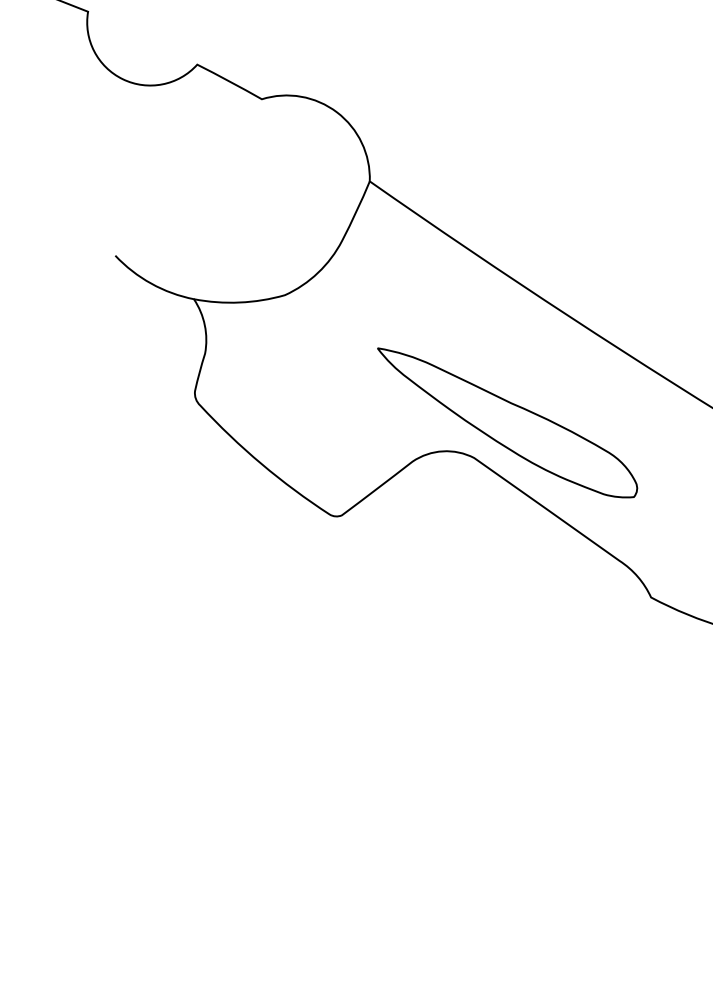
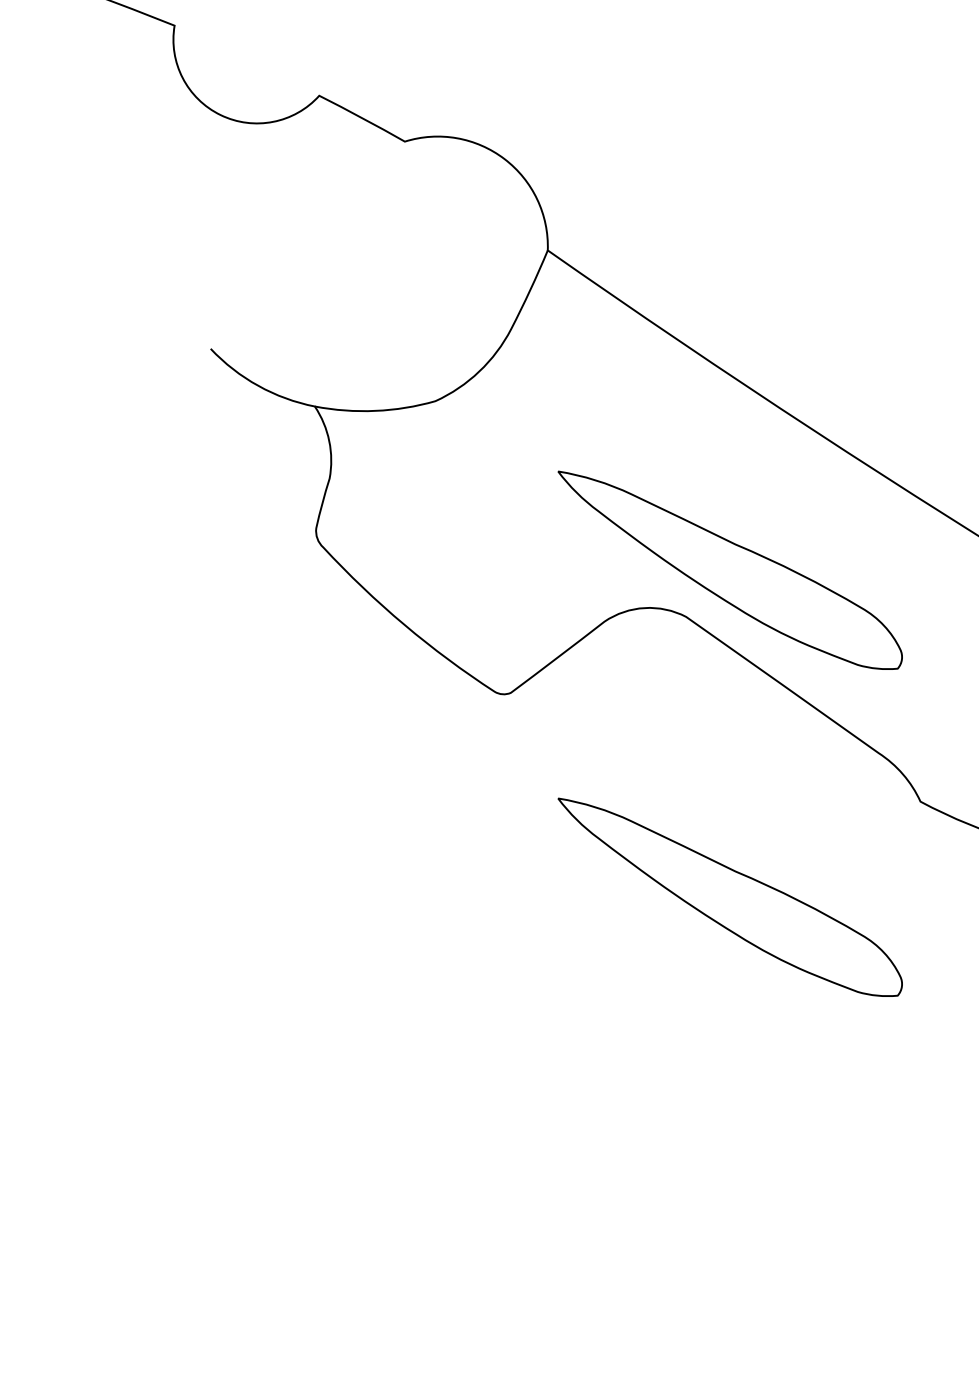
part: (506, 669) -> (729, 896), added

